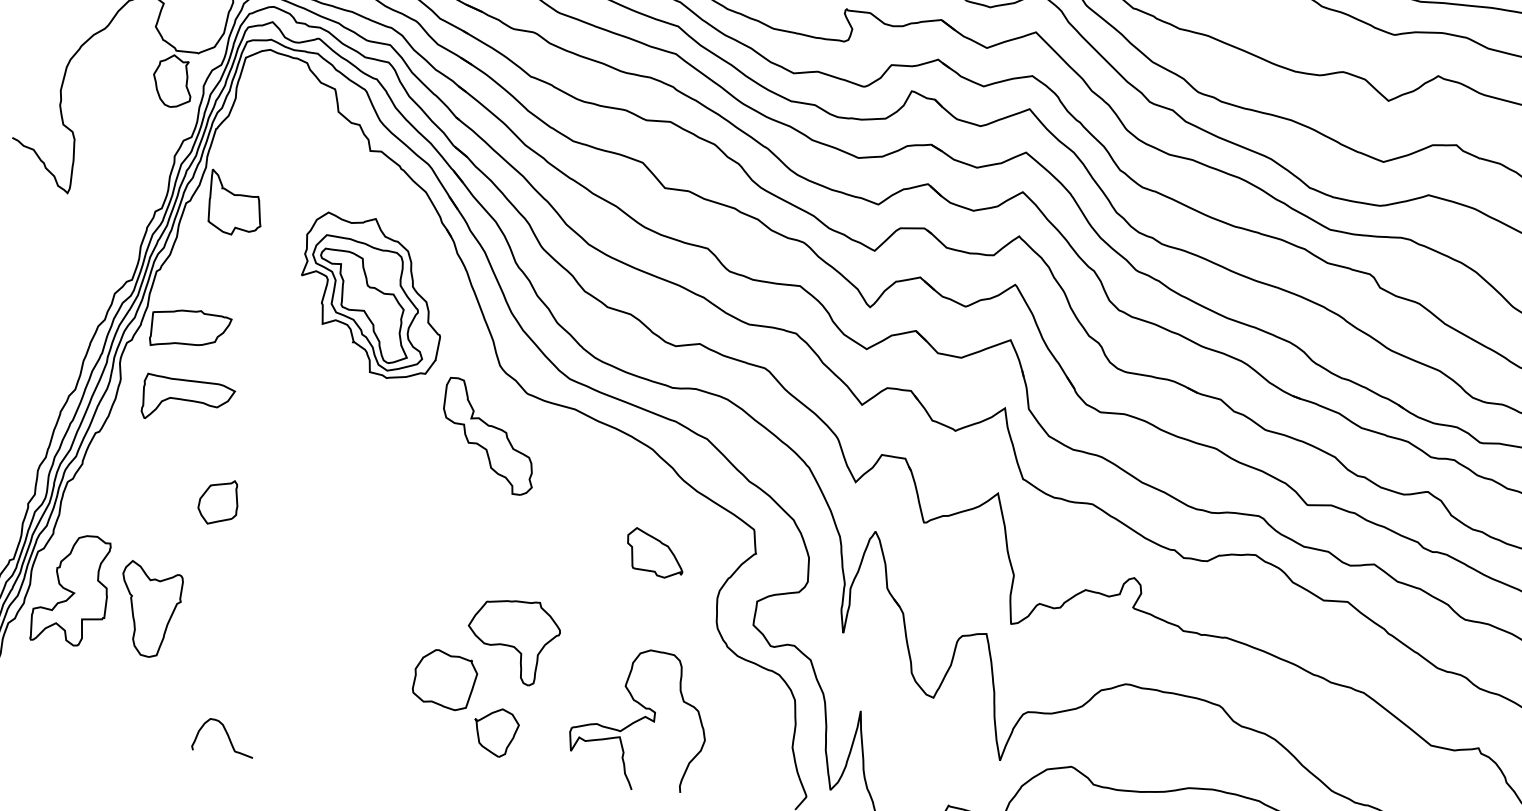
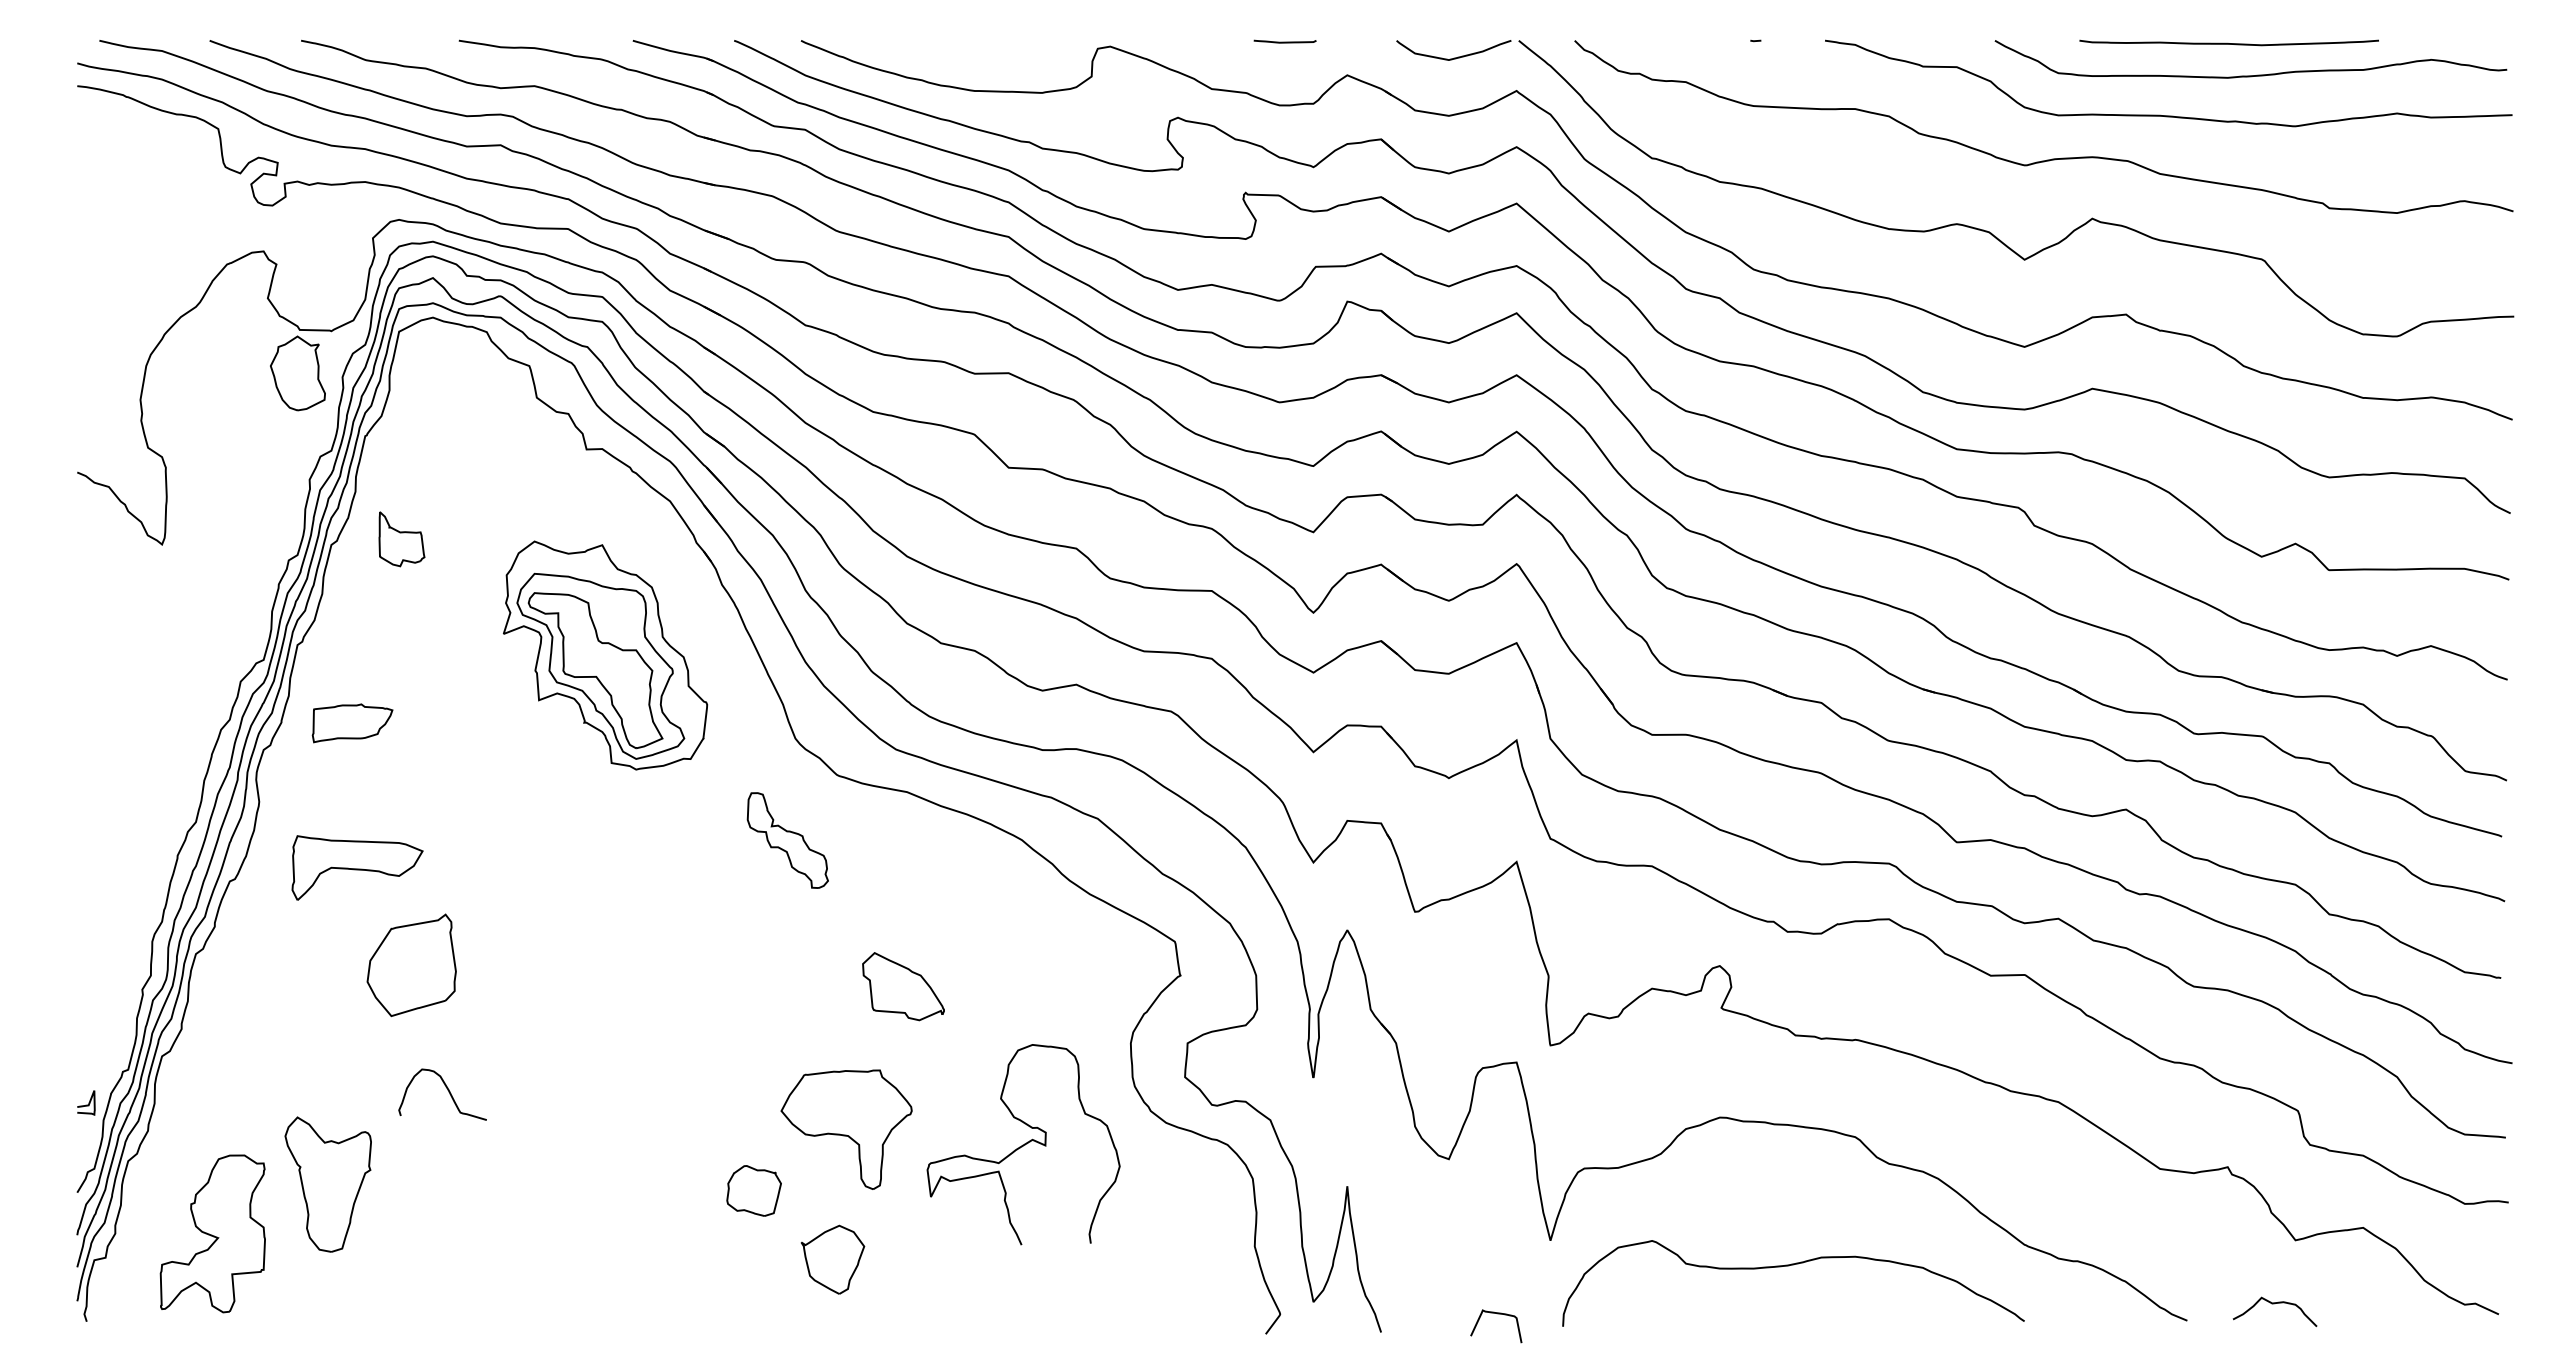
part: (235, 203) -> (401, 539), size x0.6
part: (190, 329) -> (352, 723), size x0.7
part: (188, 399) -> (357, 867), moved
part: (488, 436) -> (787, 840), size x0.6
part: (218, 501) -> (411, 964), size x1.6
part: (655, 553) -> (903, 986), moved
part: (70, 589) -> (212, 1233), moved
part: (149, 609) -> (327, 1184), moved
part: (444, 679) -> (753, 1190), size x0.6
curve: (638, 719) -> (1023, 1144), moved
curve: (227, 736) -> (448, 1092), moved

